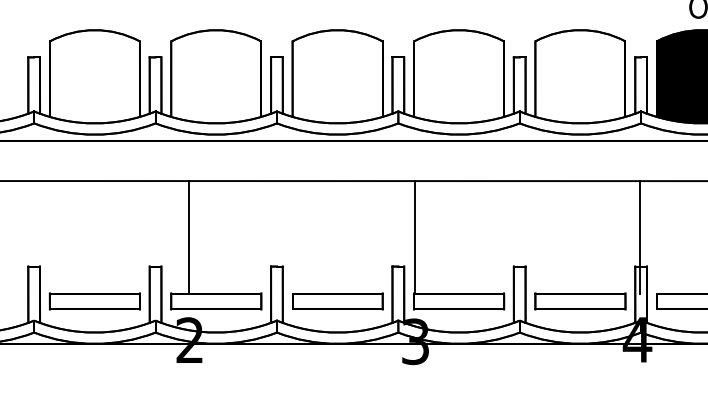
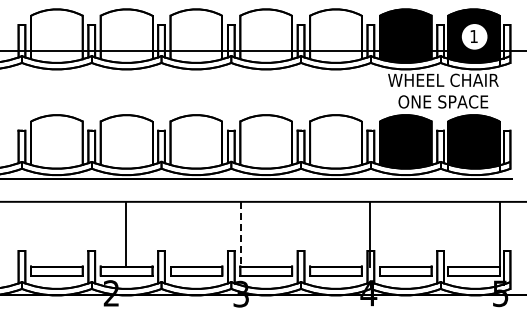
line: (189, 236) -> (126, 233), moved
line: (414, 237) -> (240, 234), solid -> dashed

